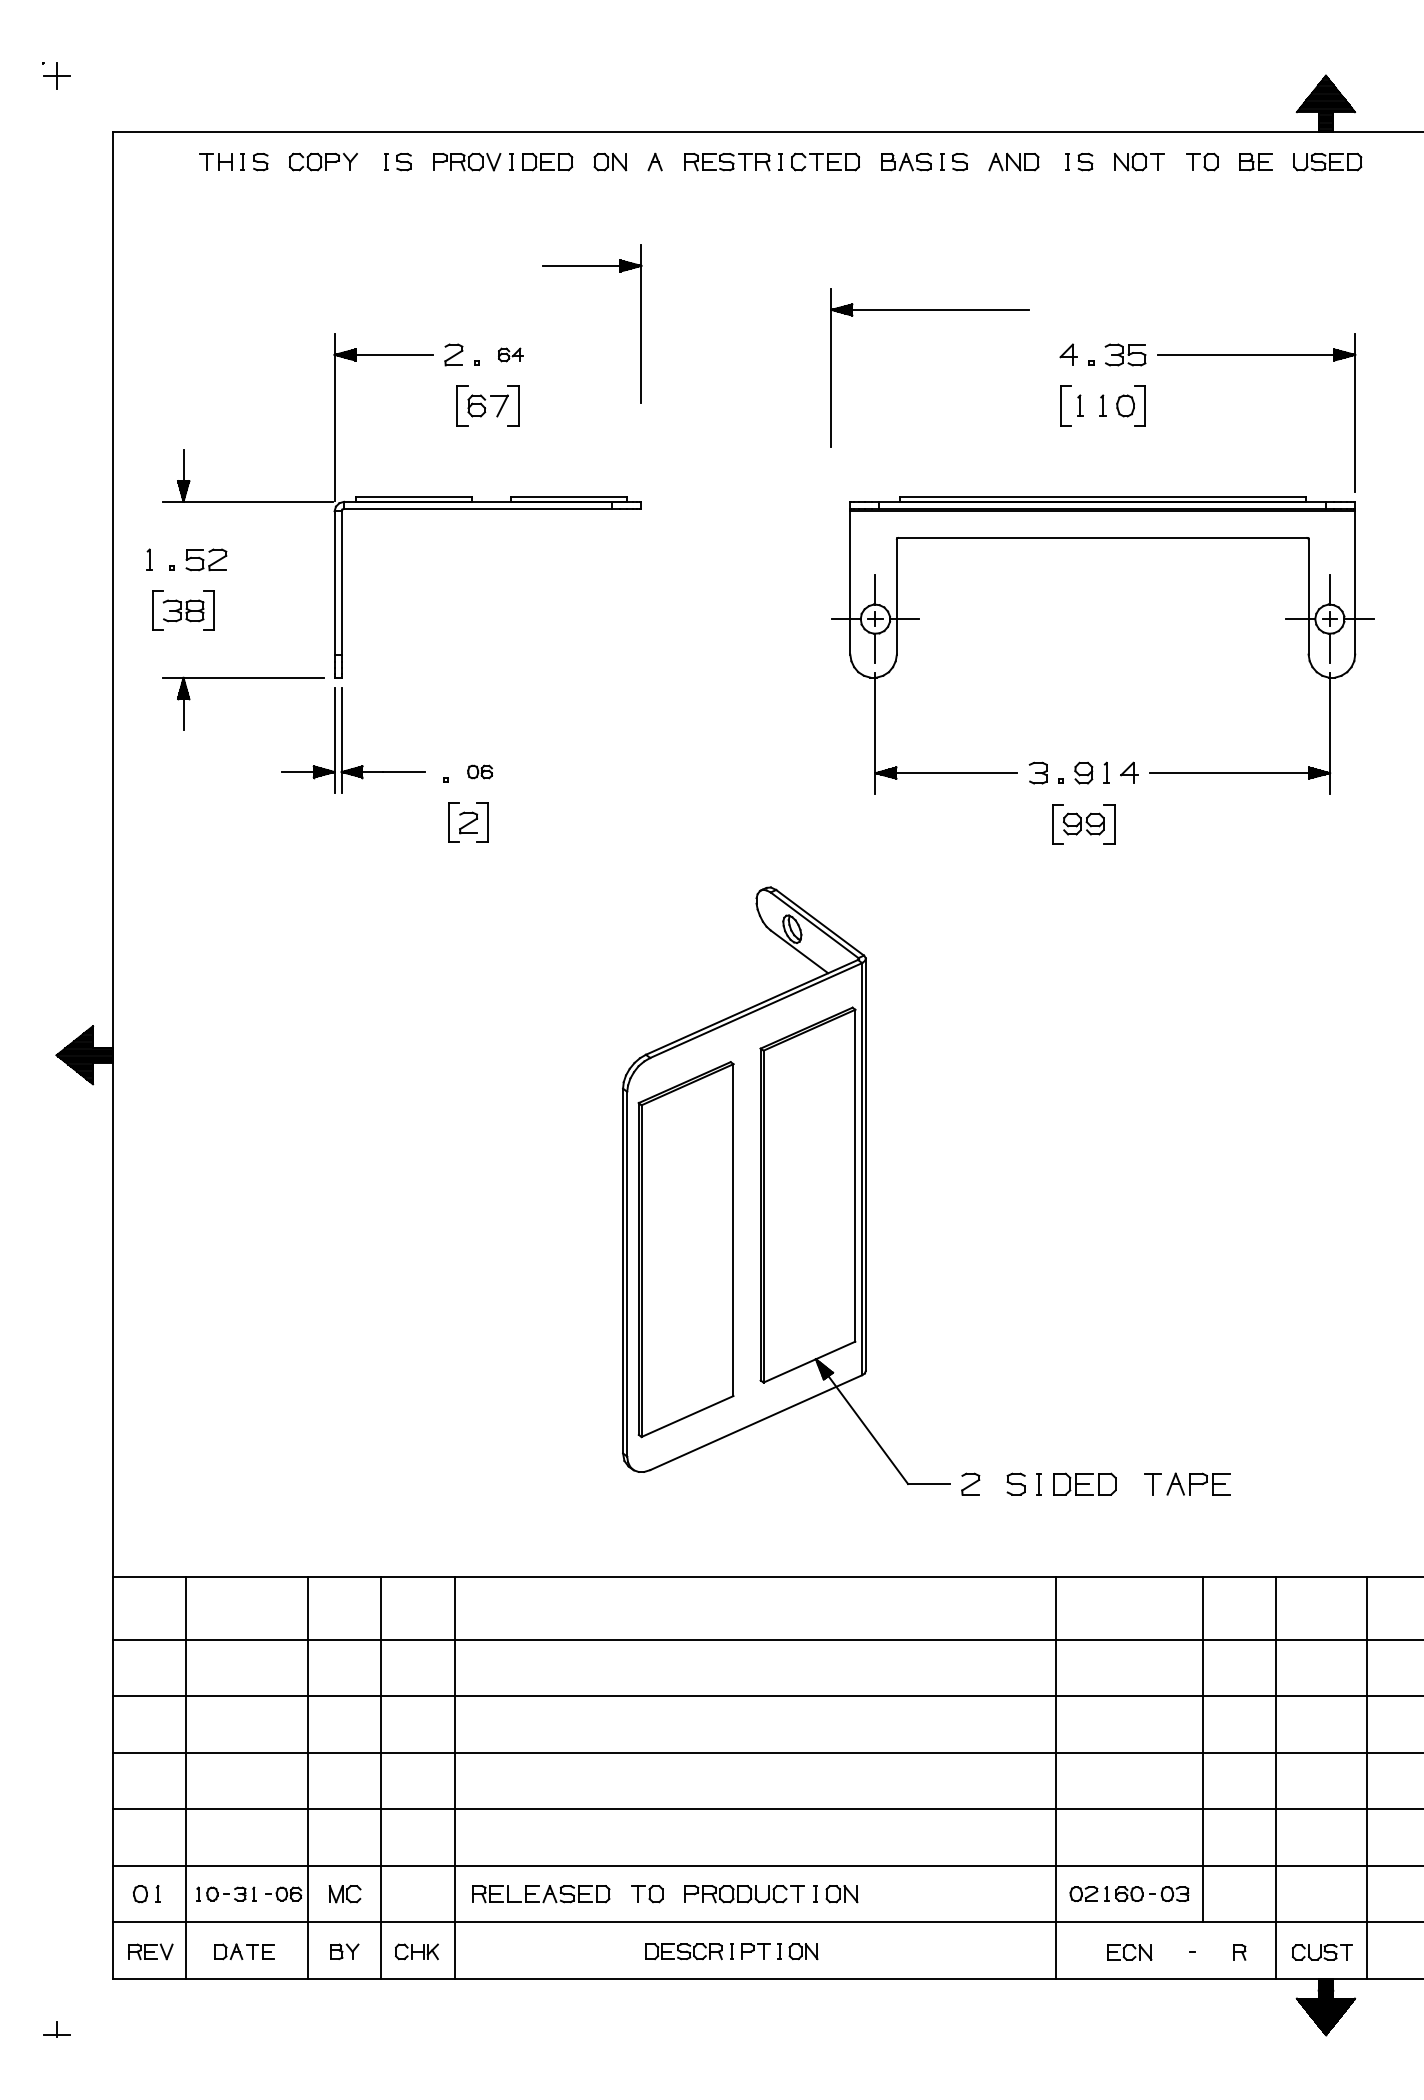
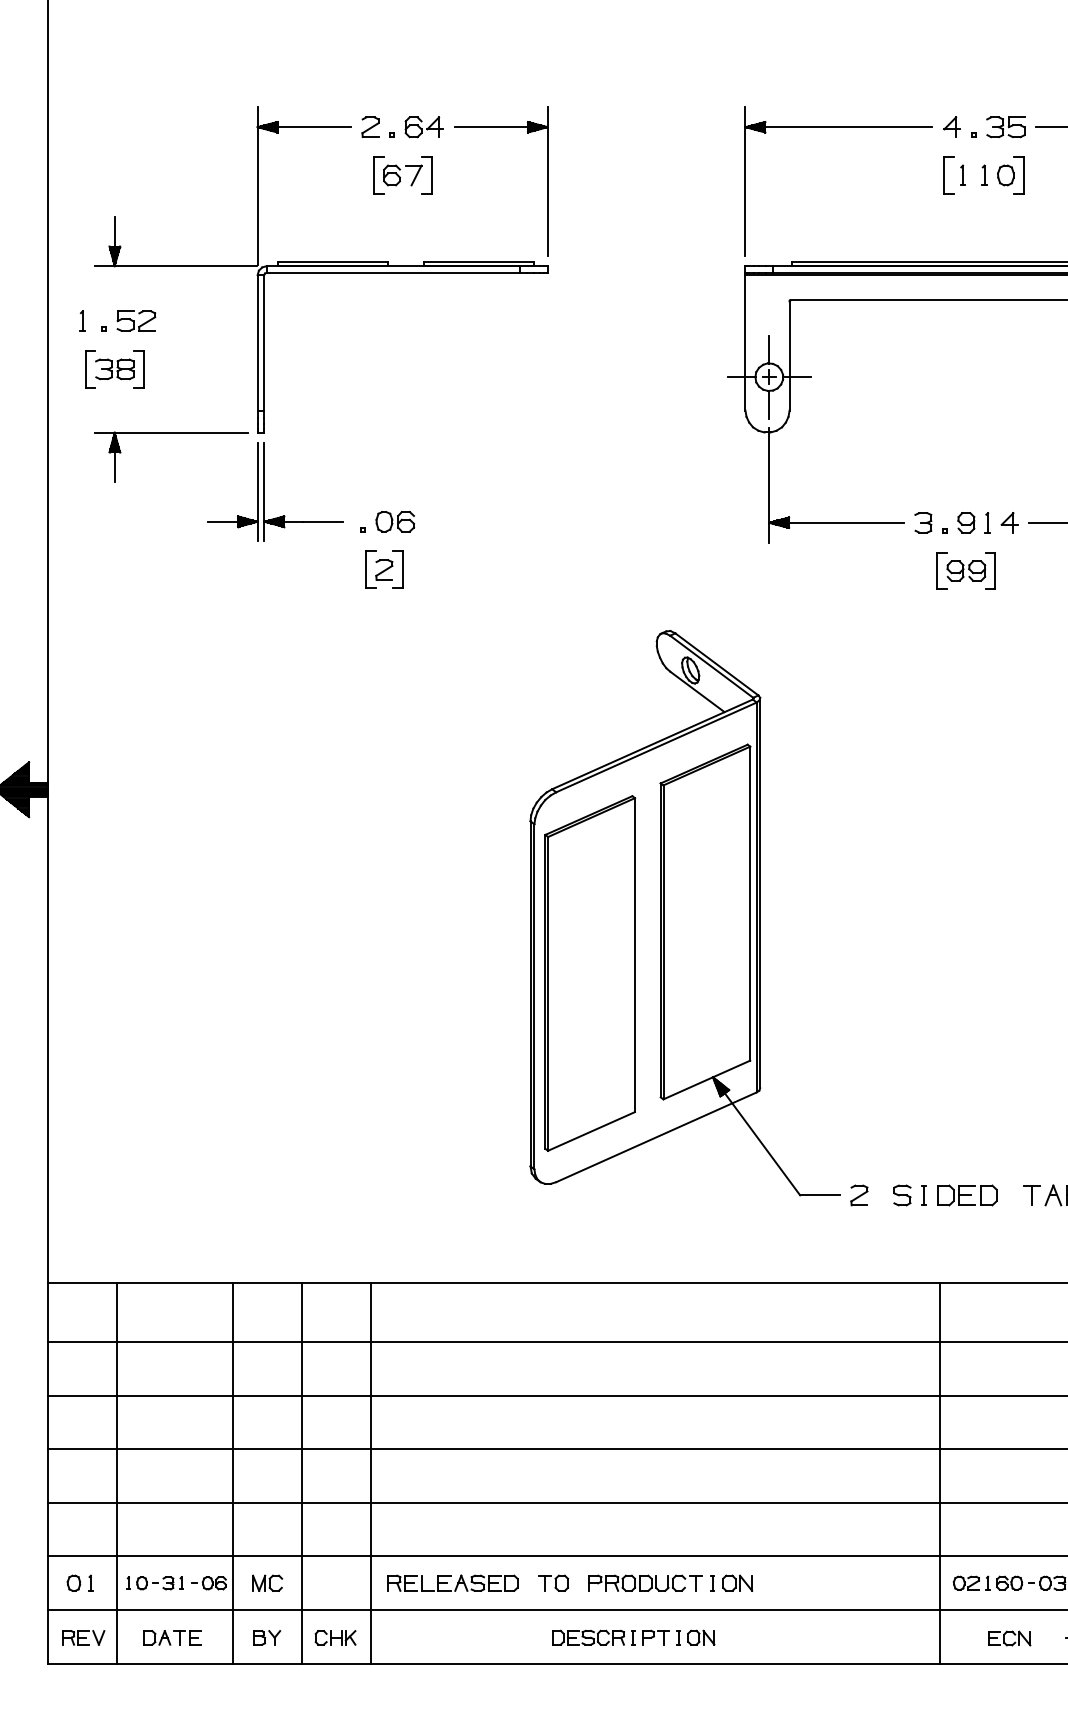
part: (929, 310) -> (838, 127), moved
part: (640, 323) -> (547, 181), moved
part: (510, 354) -> (424, 126), size x1.67
part: (479, 771) -> (394, 521), size x1.67

